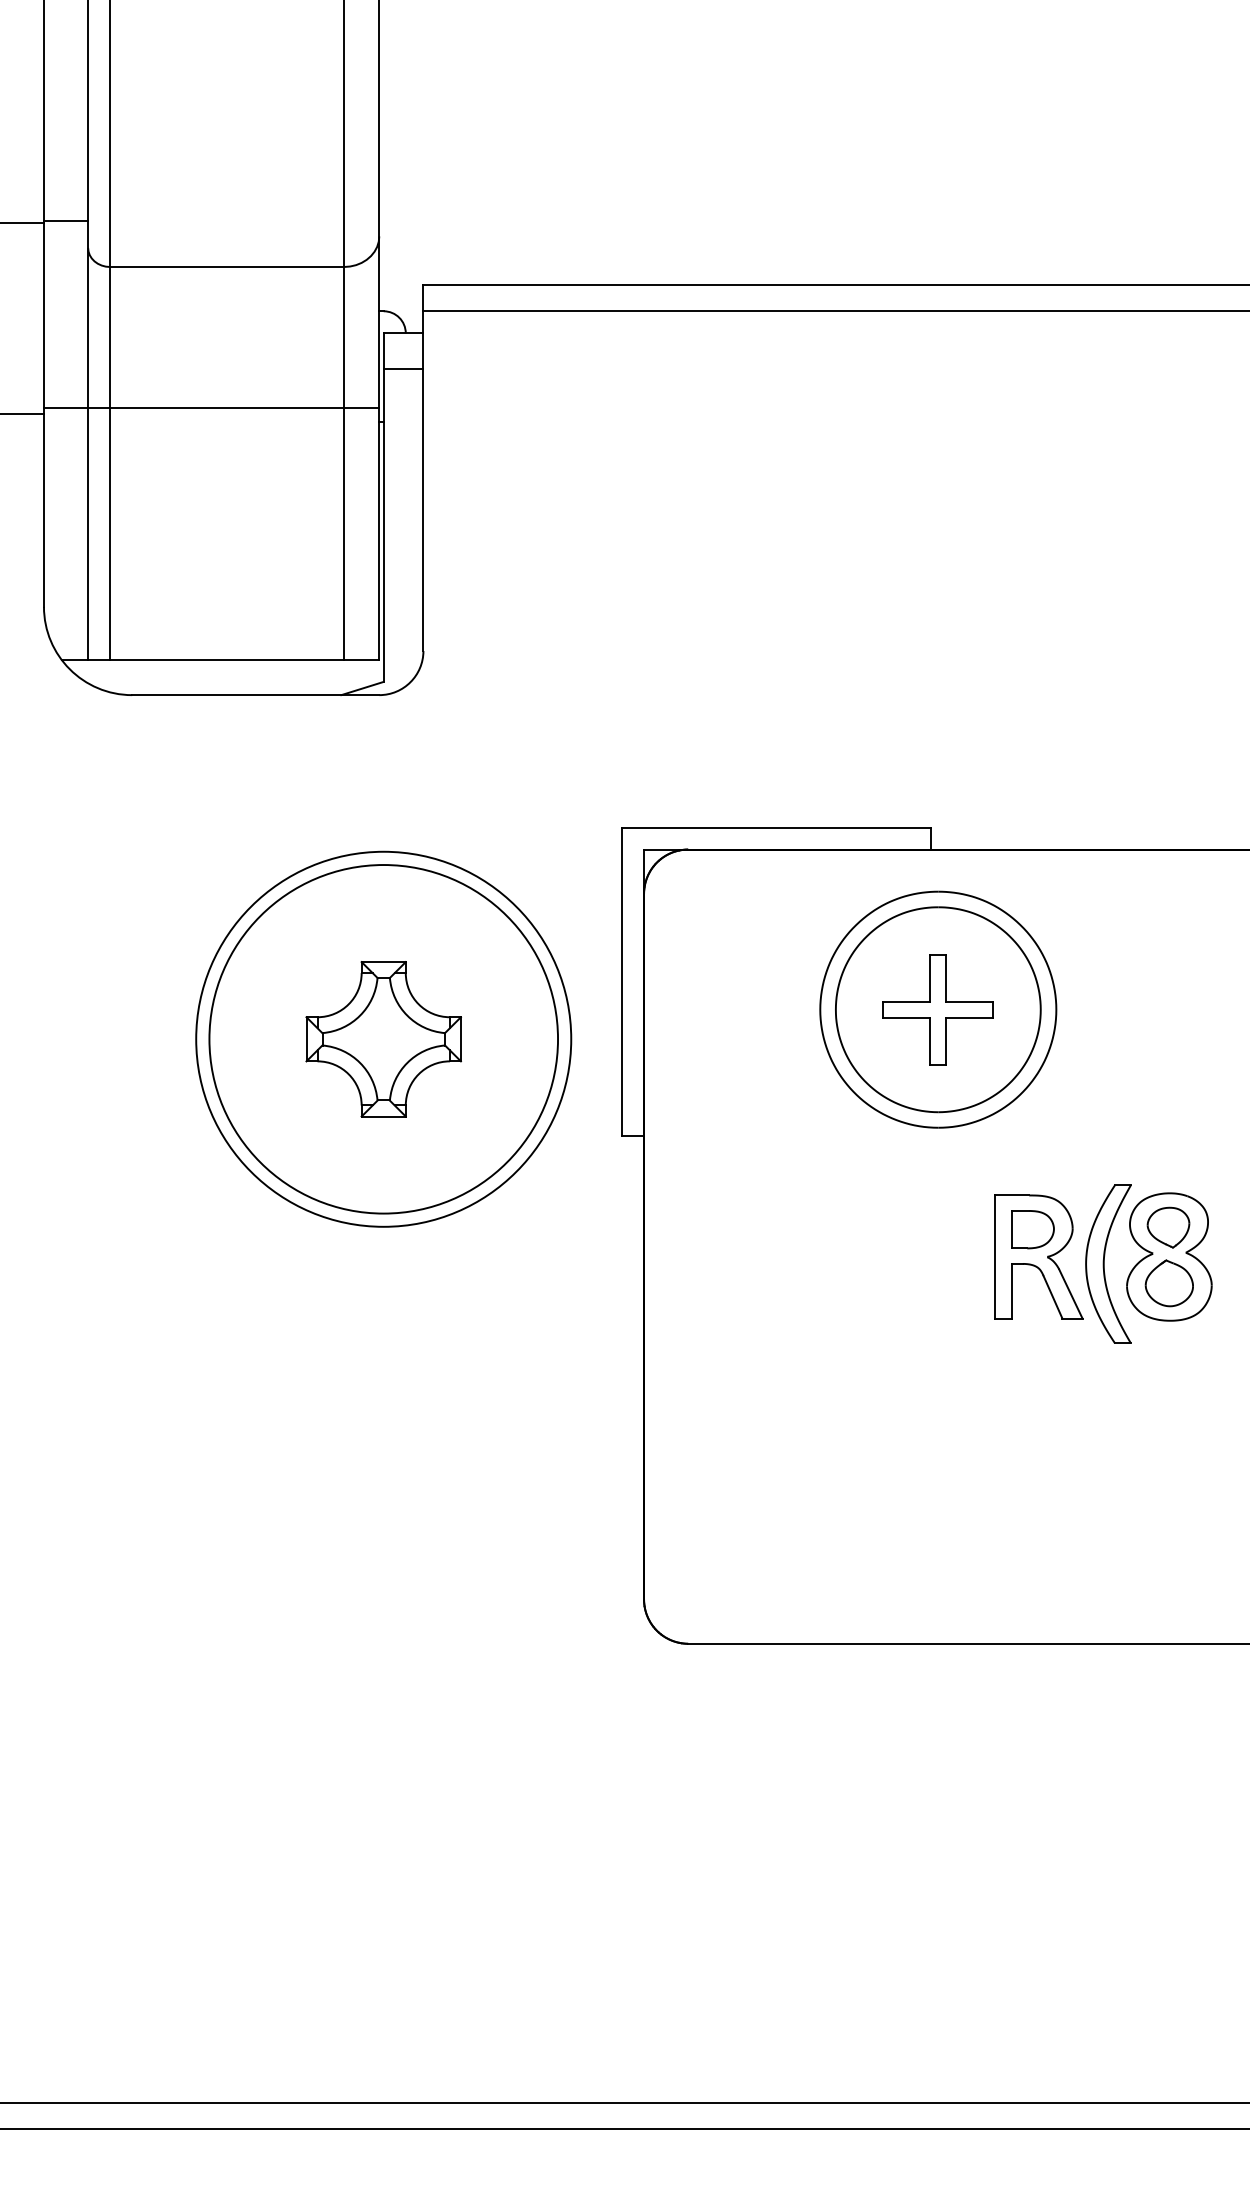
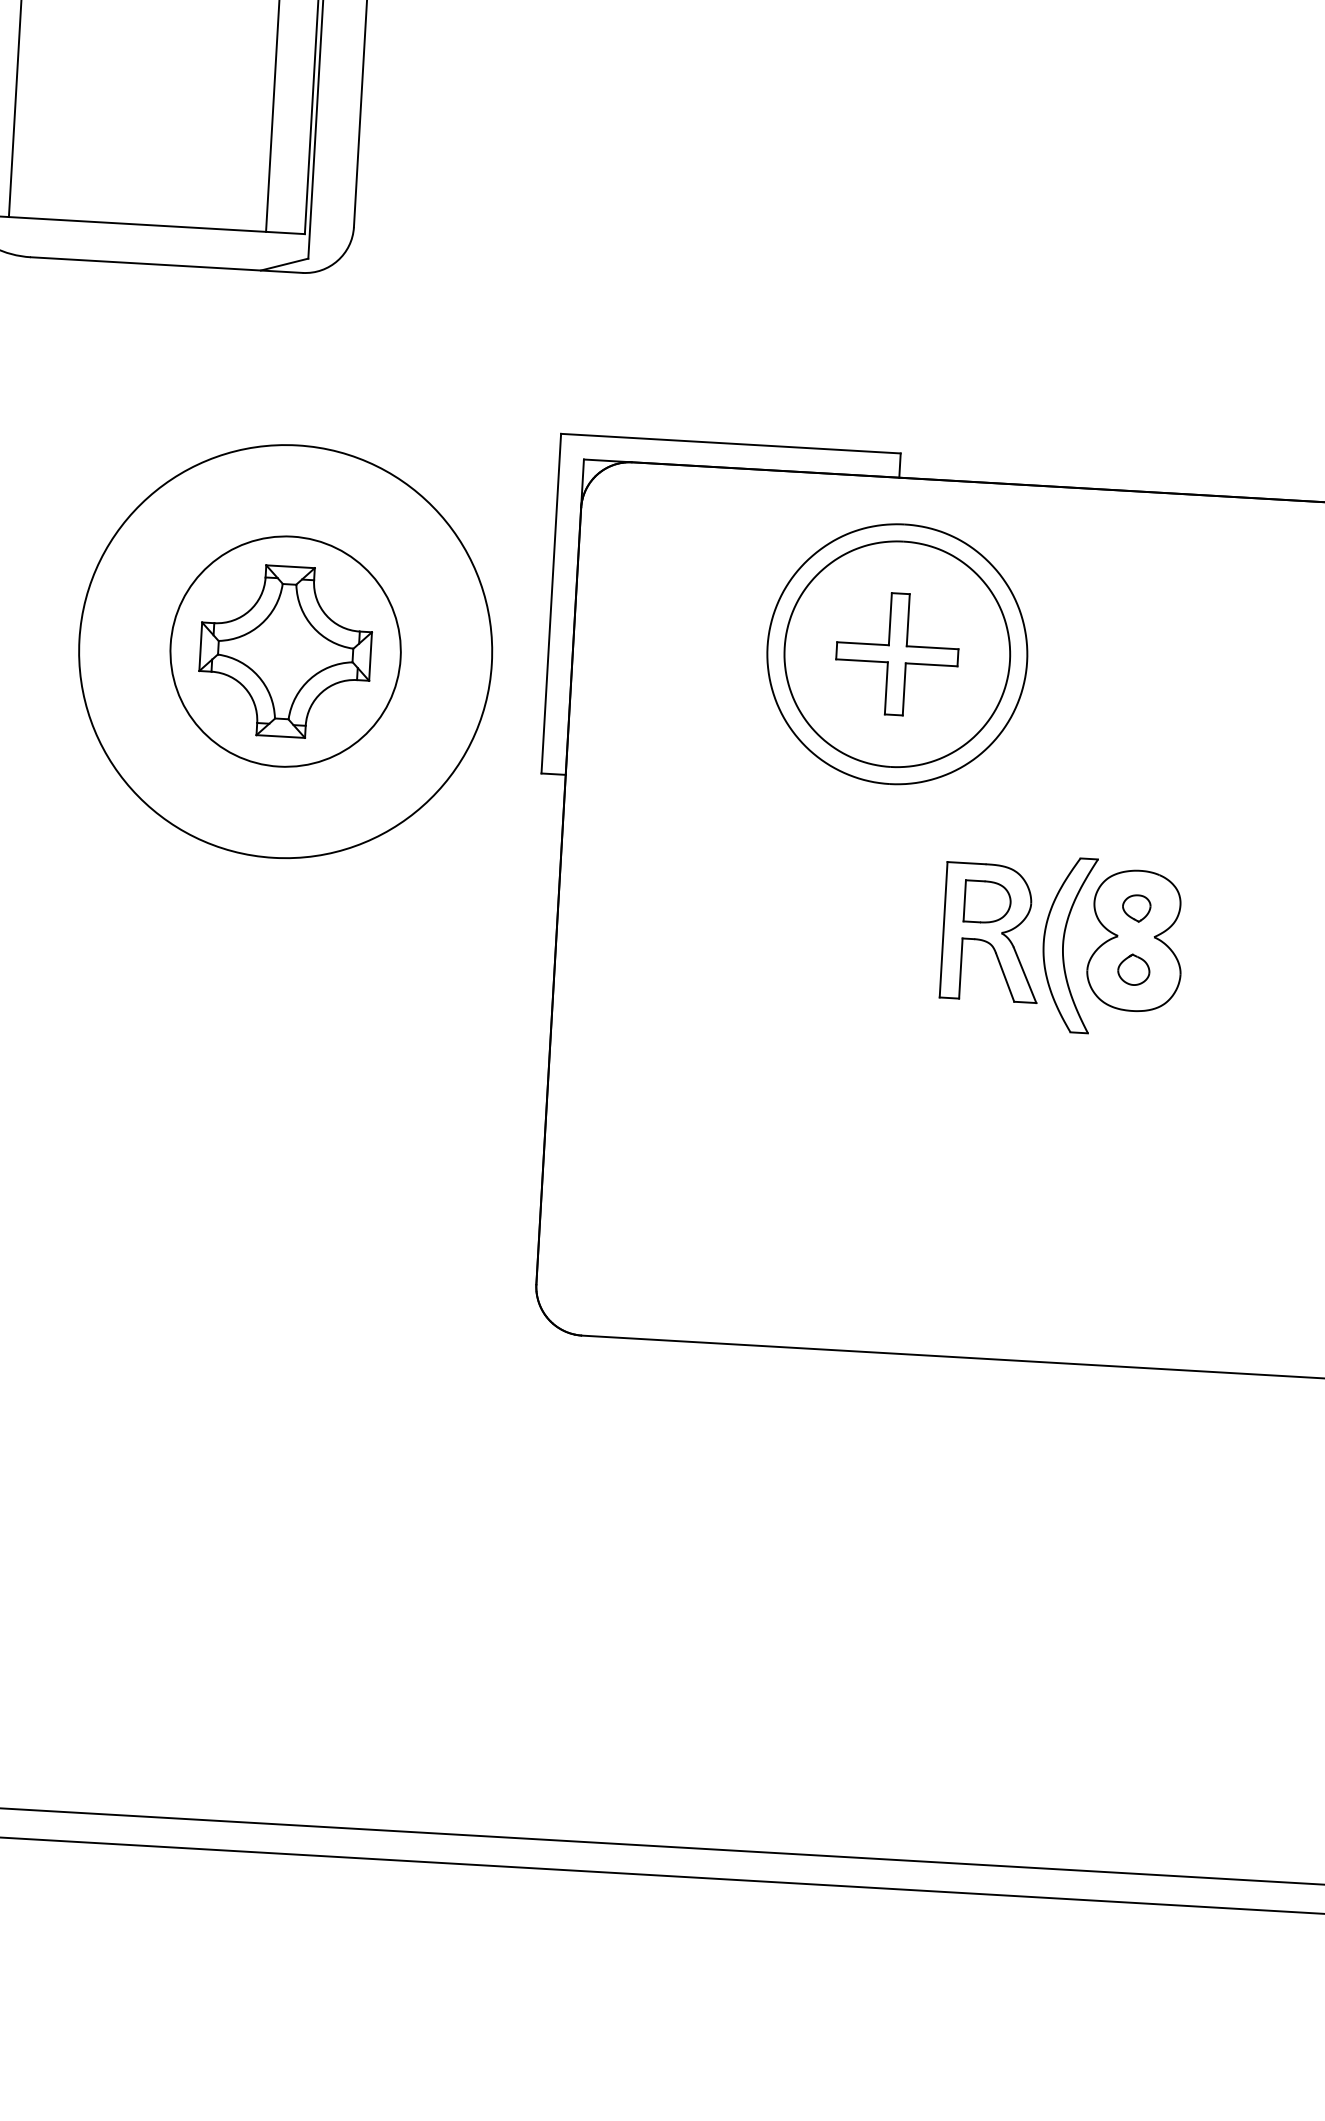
circle: (383, 1039) -> (285, 651), size x0.6
part: (1168, 1227) -> (1136, 908), size x0.6
part: (1168, 1283) -> (1133, 969), size x0.6

